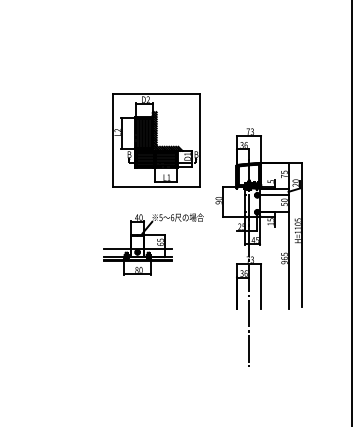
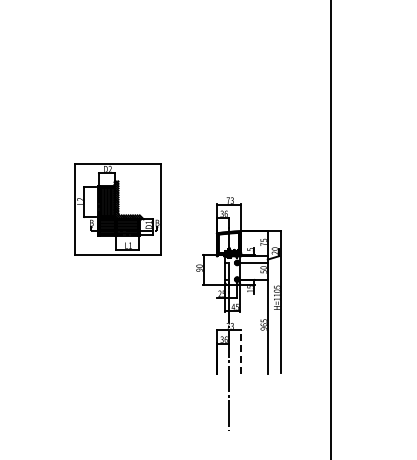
part: (155, 140) -> (117, 209), moved
part: (152, 243) -> (134, 310), removed
line: (261, 285) -> (241, 351), solid -> dashed

